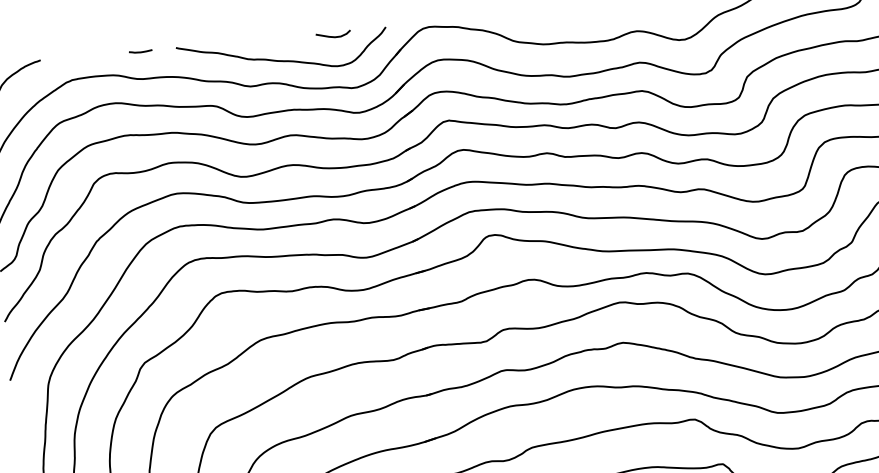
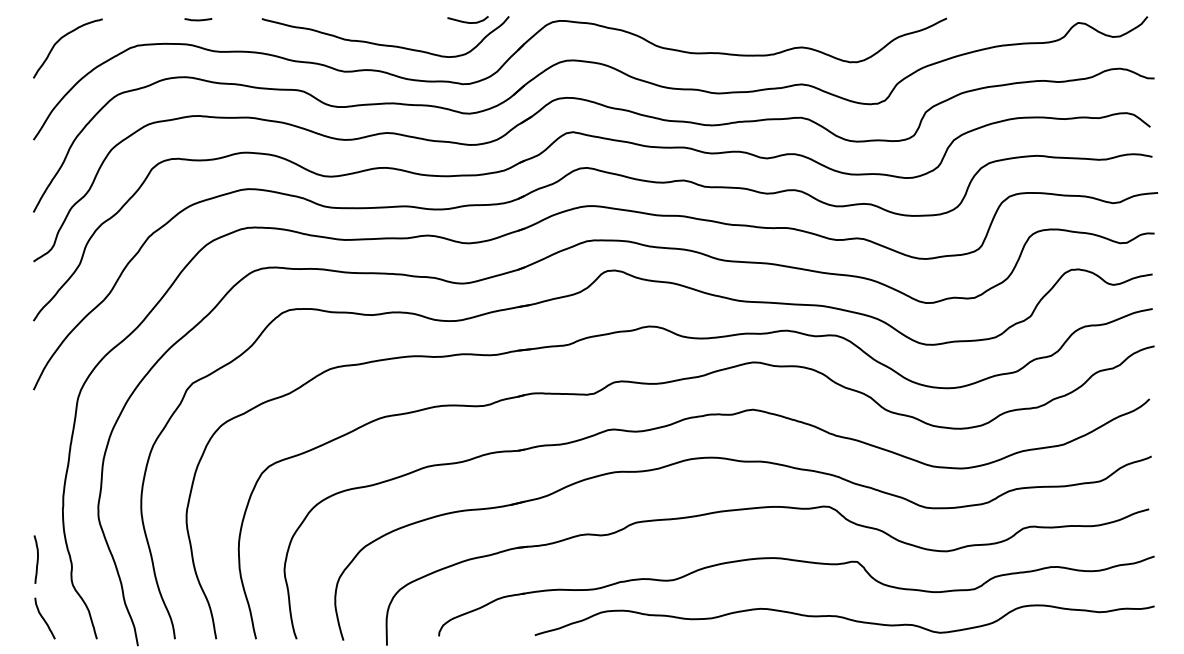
curve: (333, 36) -> (467, 21), moved
line: (140, 51) -> (198, 19), moved

